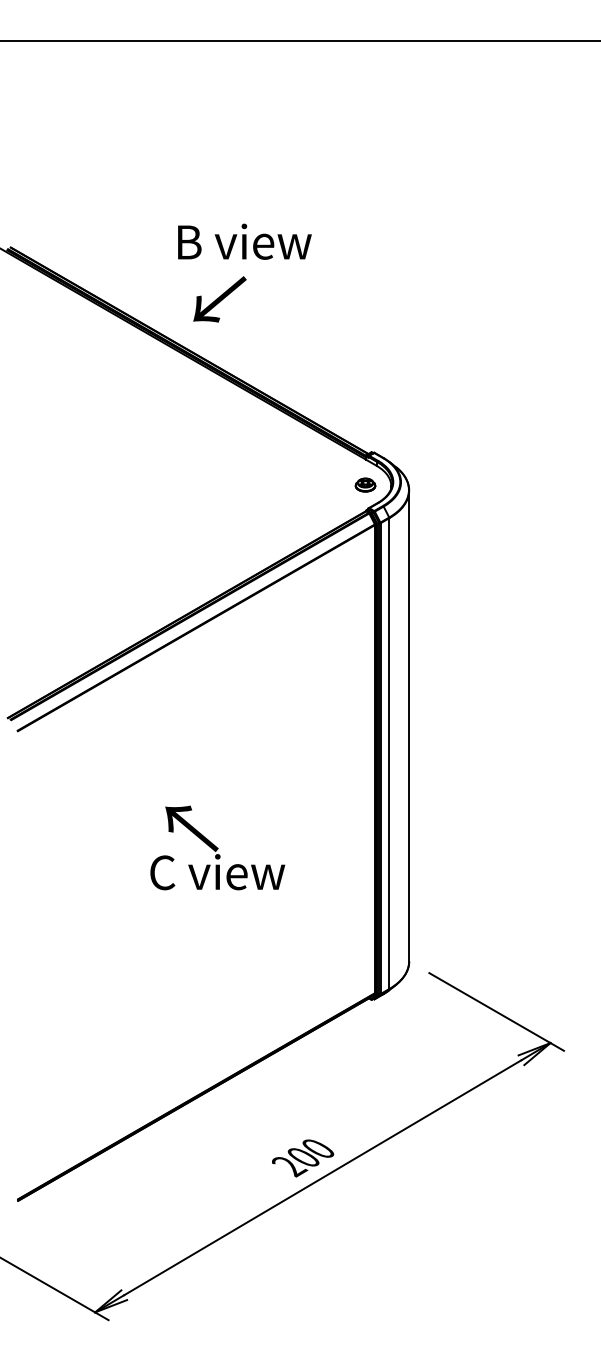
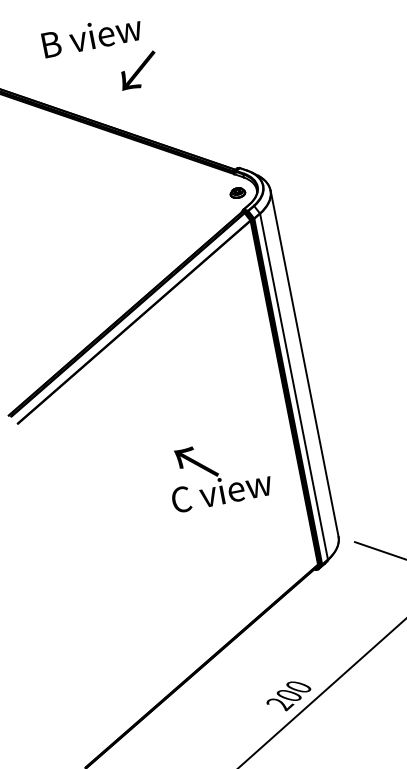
text: (244, 241) -> (91, 35), moved
text: (219, 299) -> (138, 70), moved
text: (217, 847) -> (218, 473), moved

